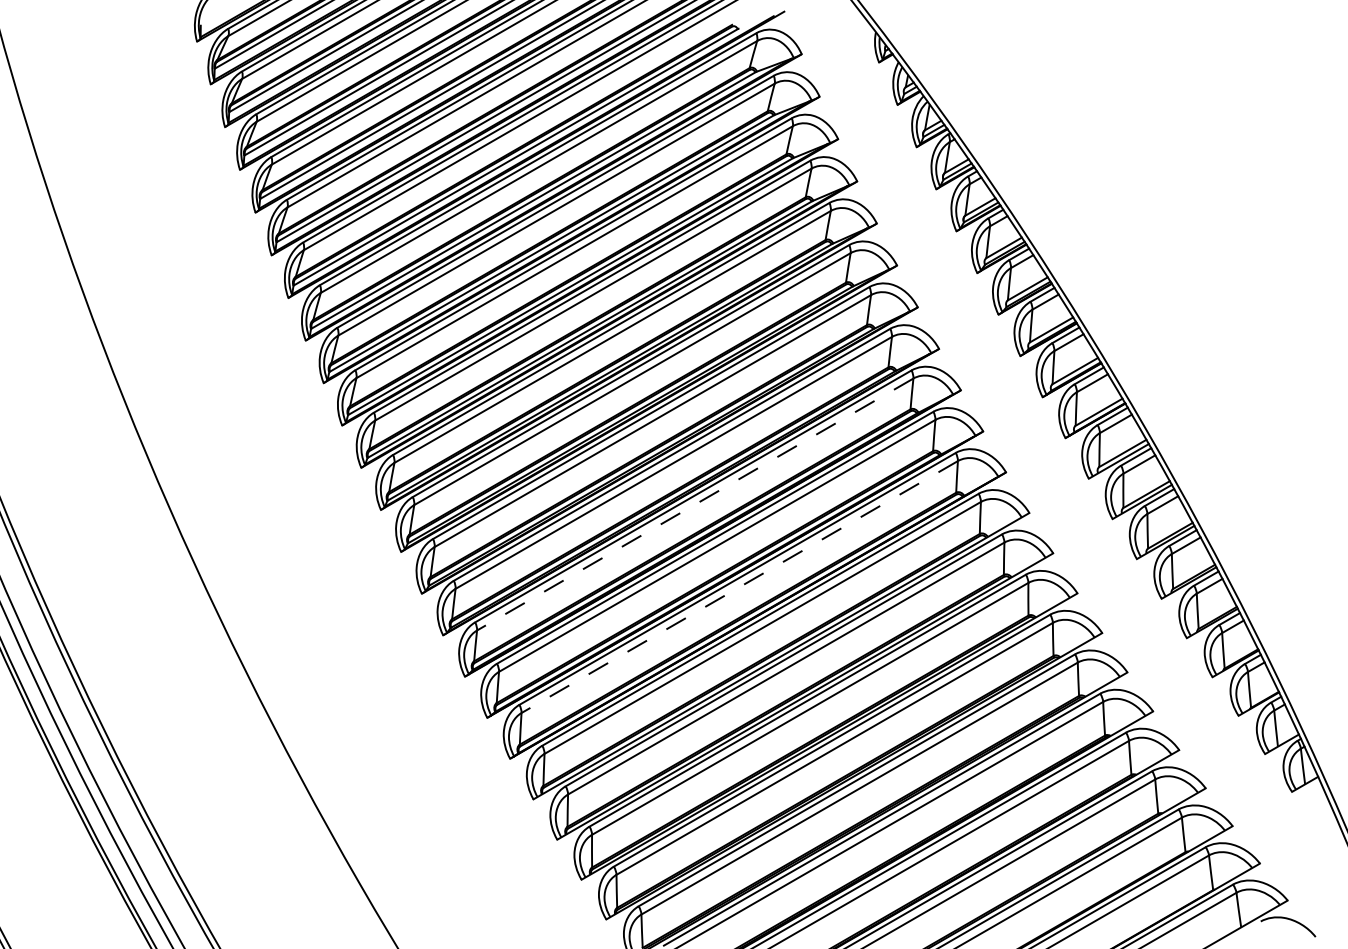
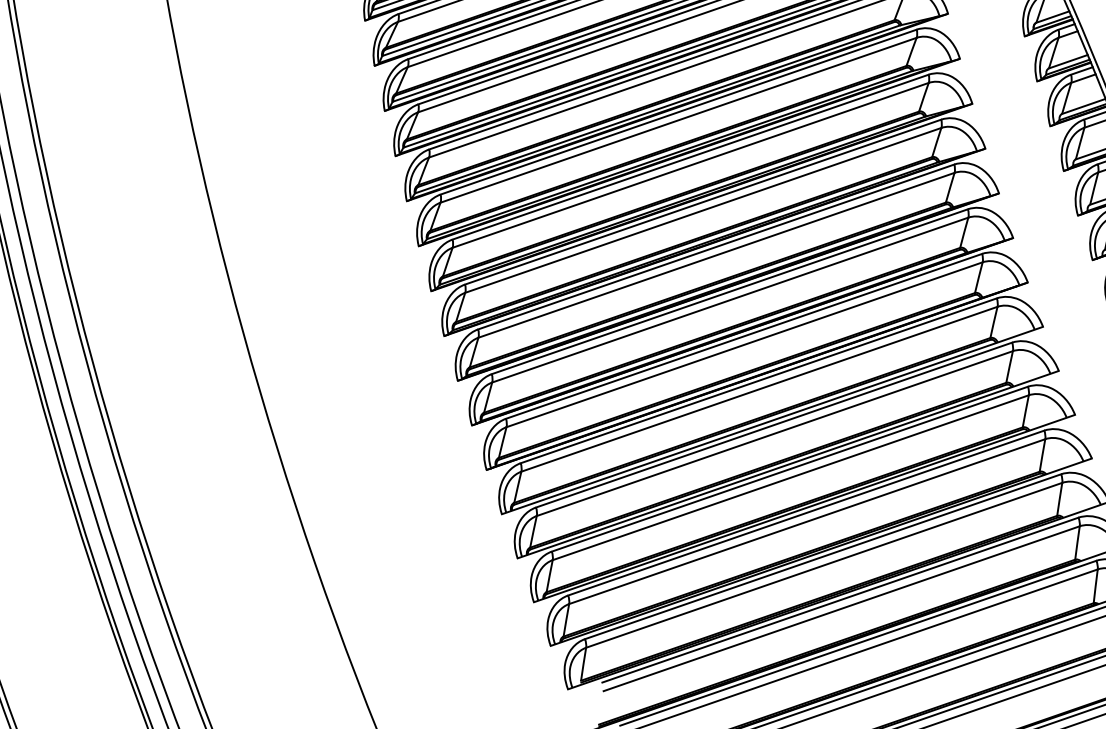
line: (695, 504) -> (716, 255), dashed -> solid
line: (739, 587) -> (744, 345), dashed -> solid

